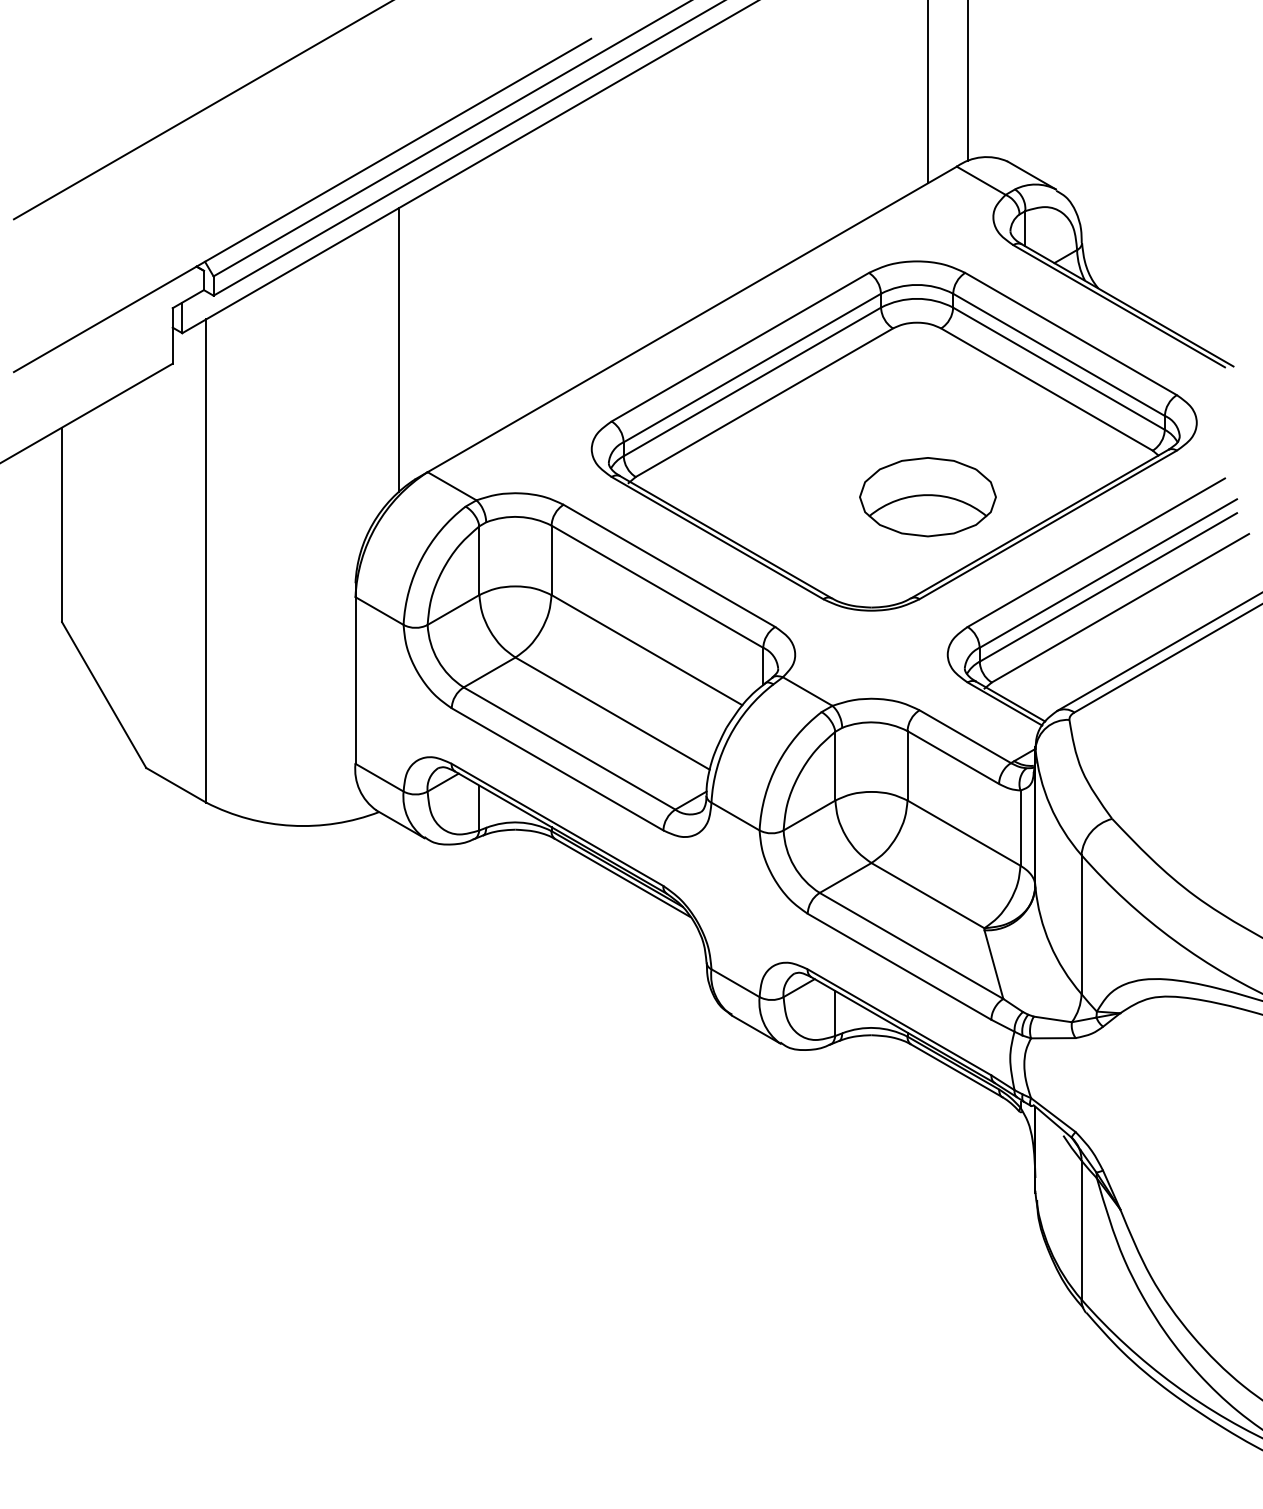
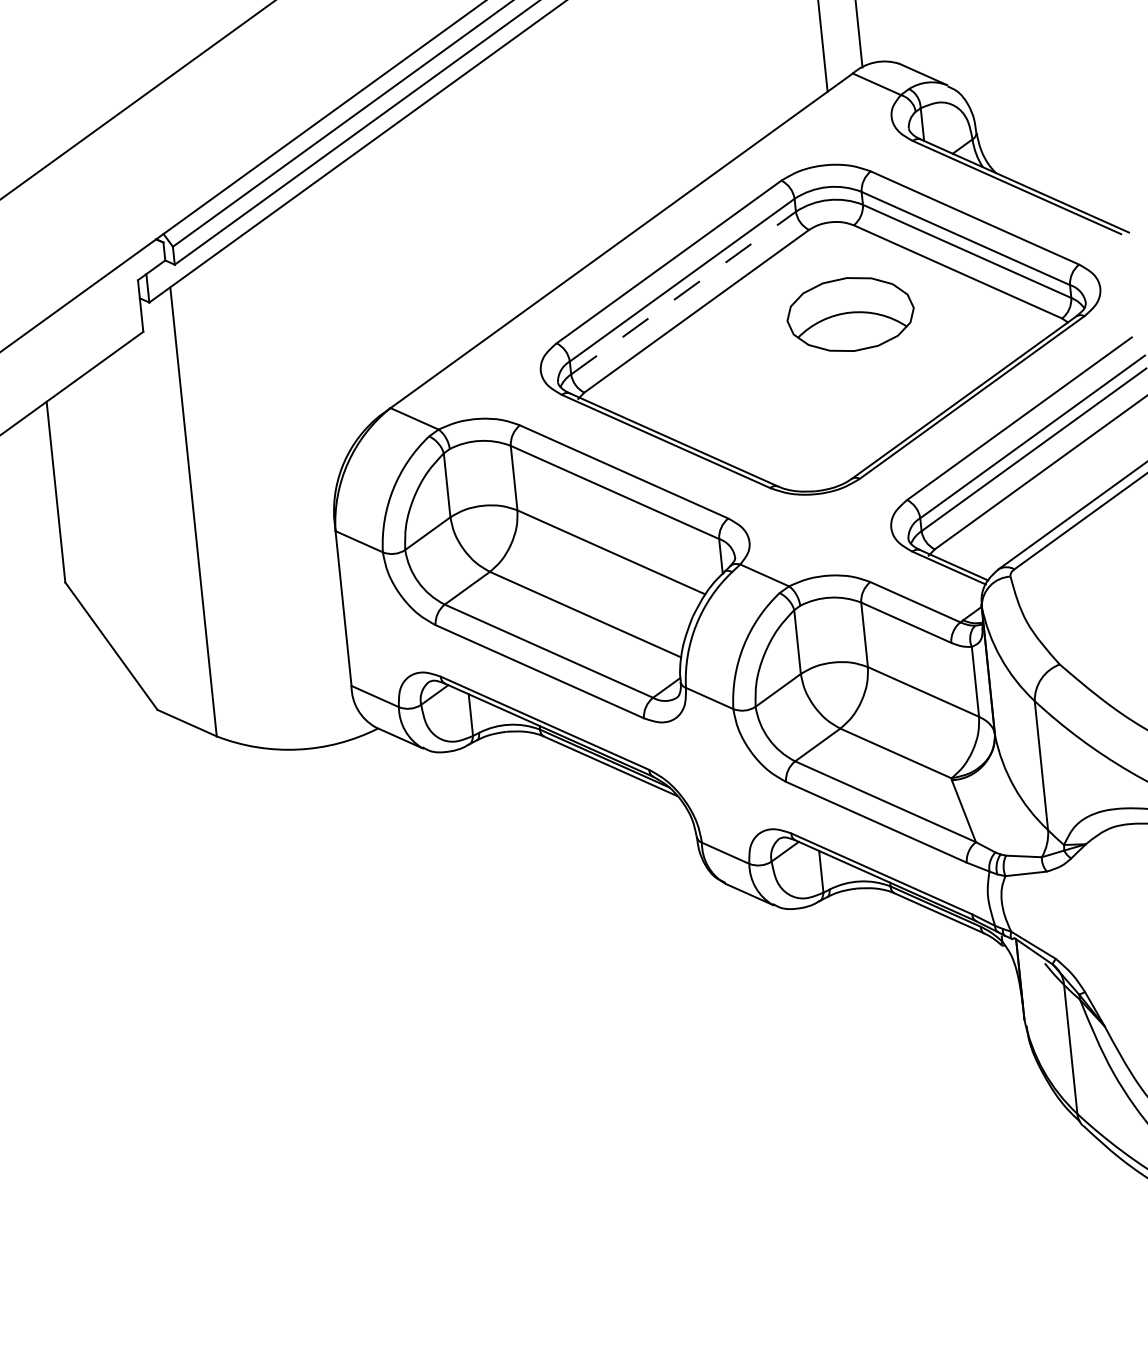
line: (398, 349) -> (351, 296), removed
line: (752, 381) -> (683, 292), solid -> dashed
part: (927, 497) -> (850, 314), moved

